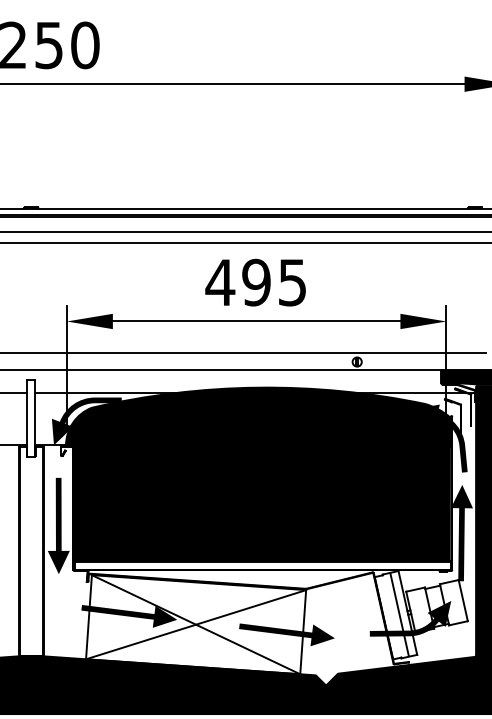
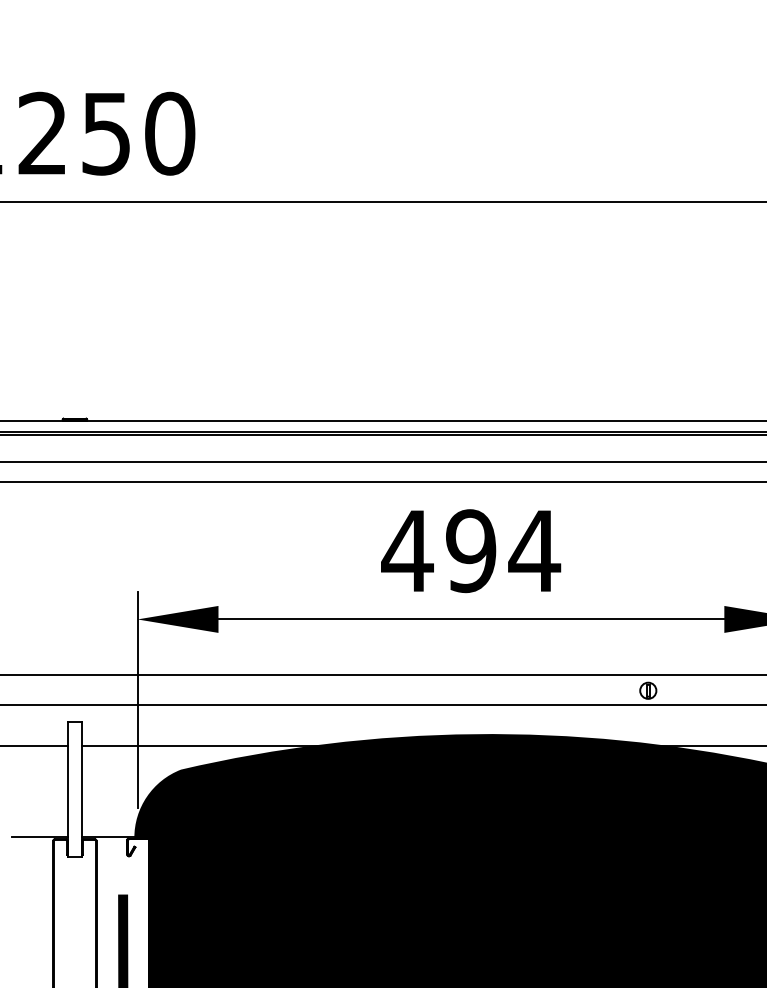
text: (292, 282) -> (534, 550), 495 -> 494
fill: (86, 421) -> (172, 795), removed

